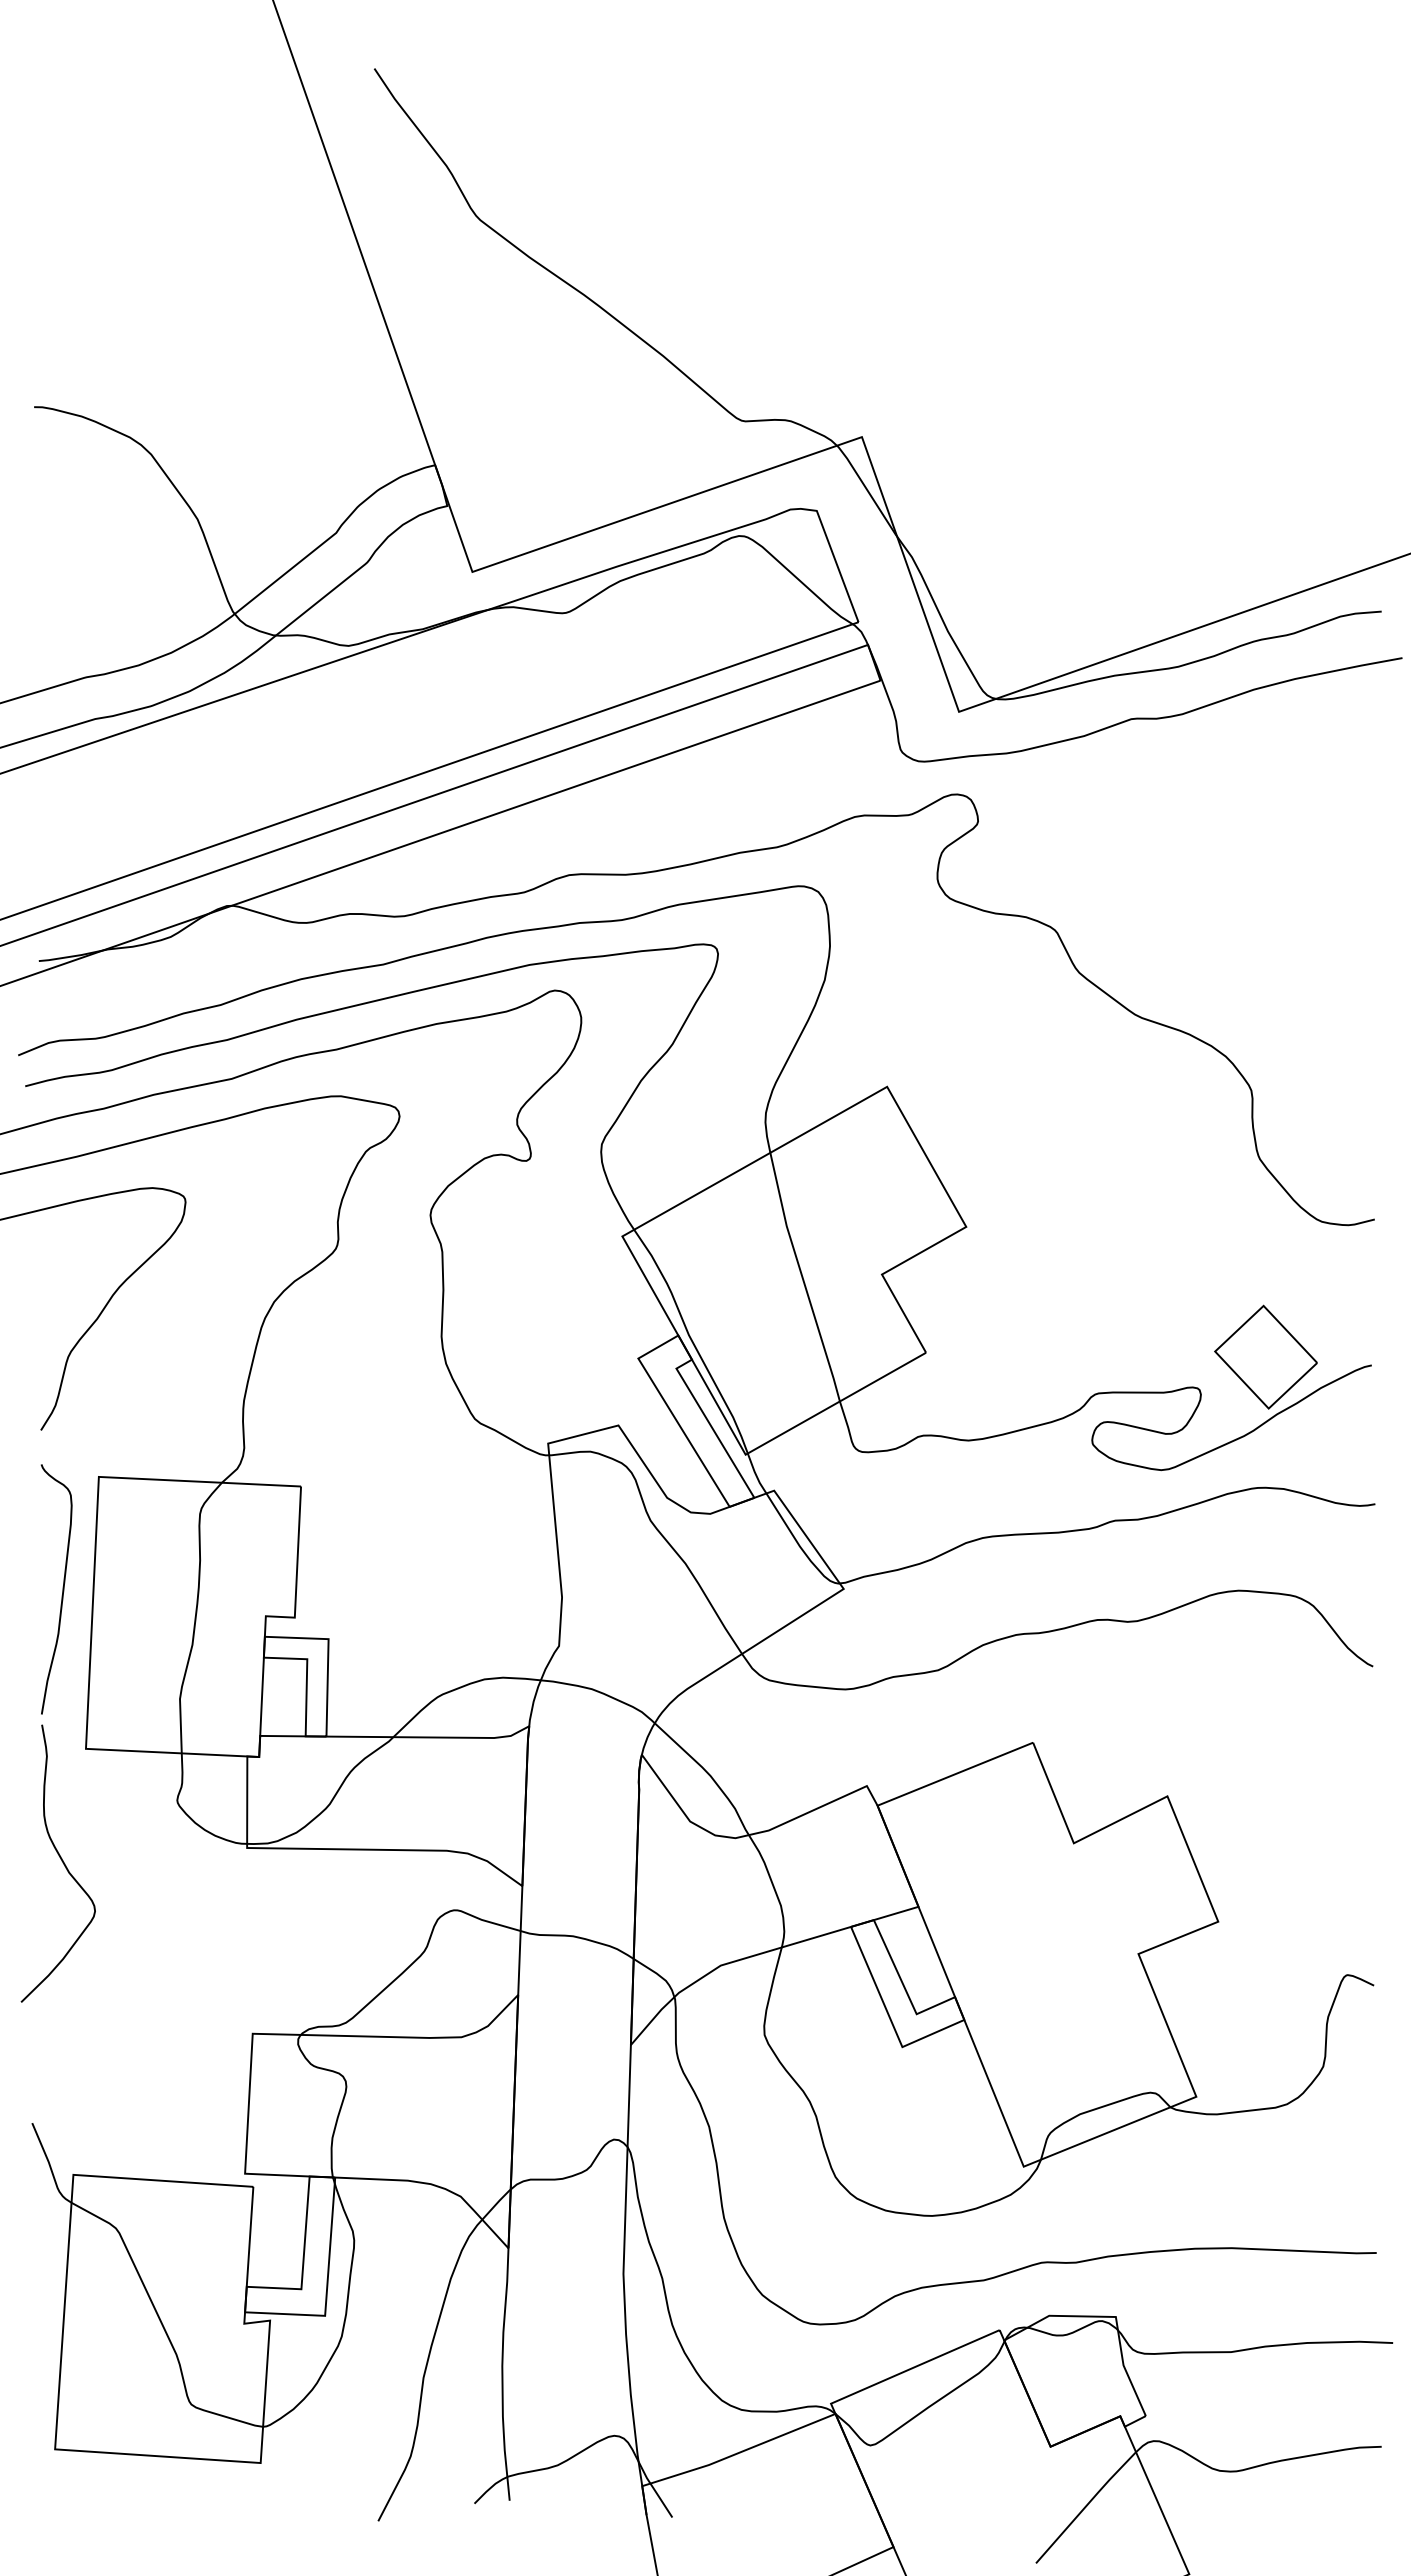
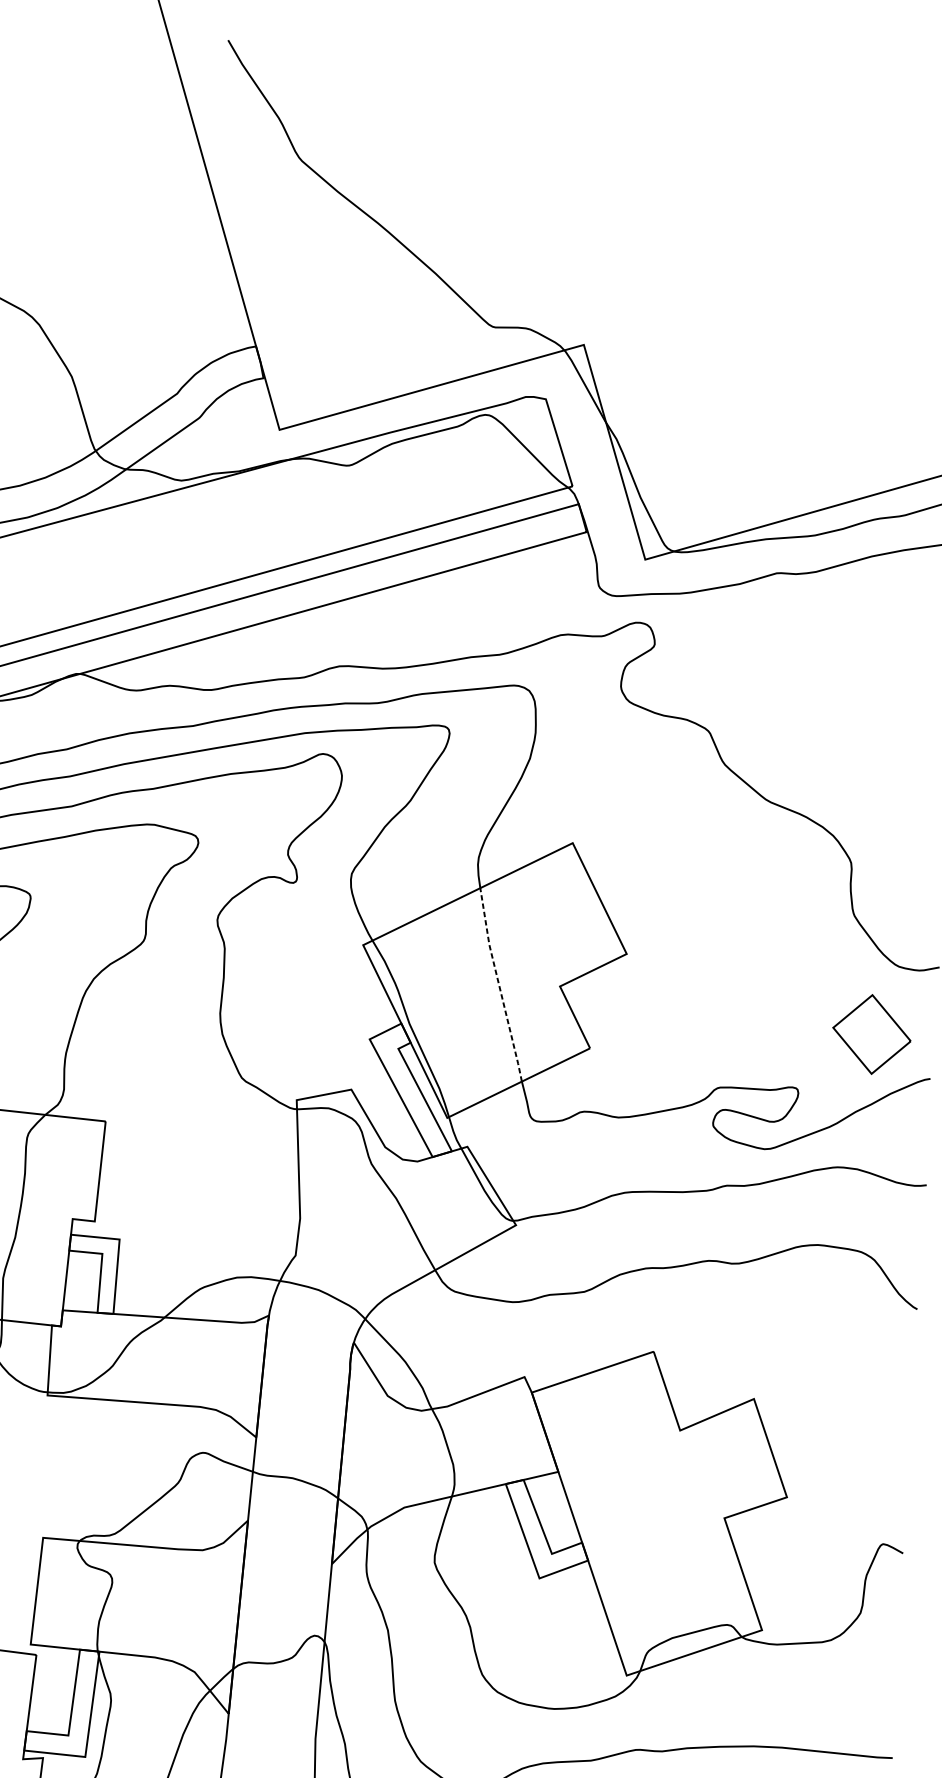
line: (802, 1277) -> (499, 985), solid -> dashed
part: (1265, 1356) -> (871, 1033), moved

